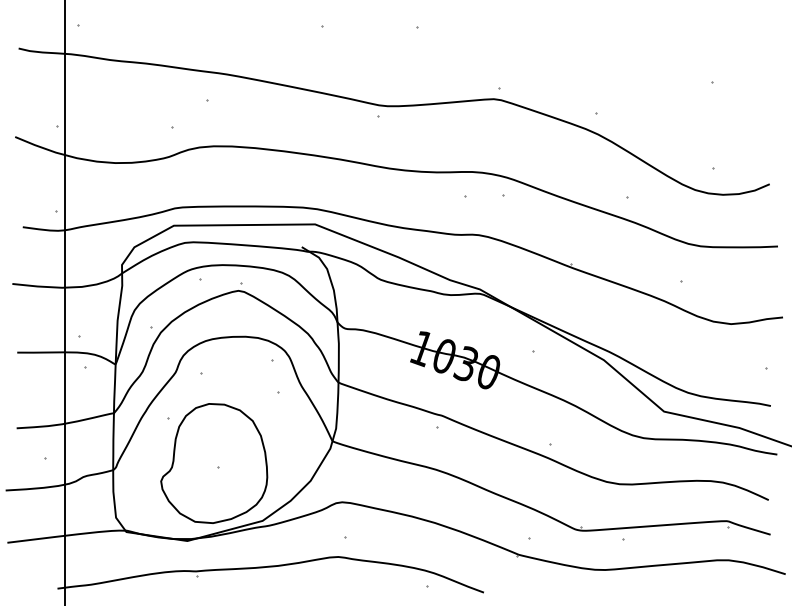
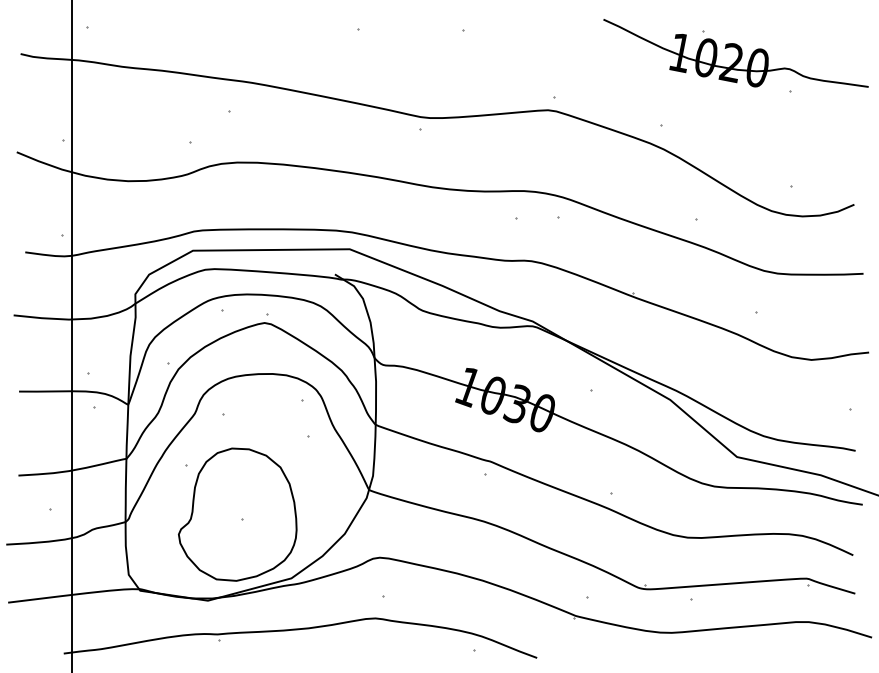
part: (662, 47) -> (735, 52), added

